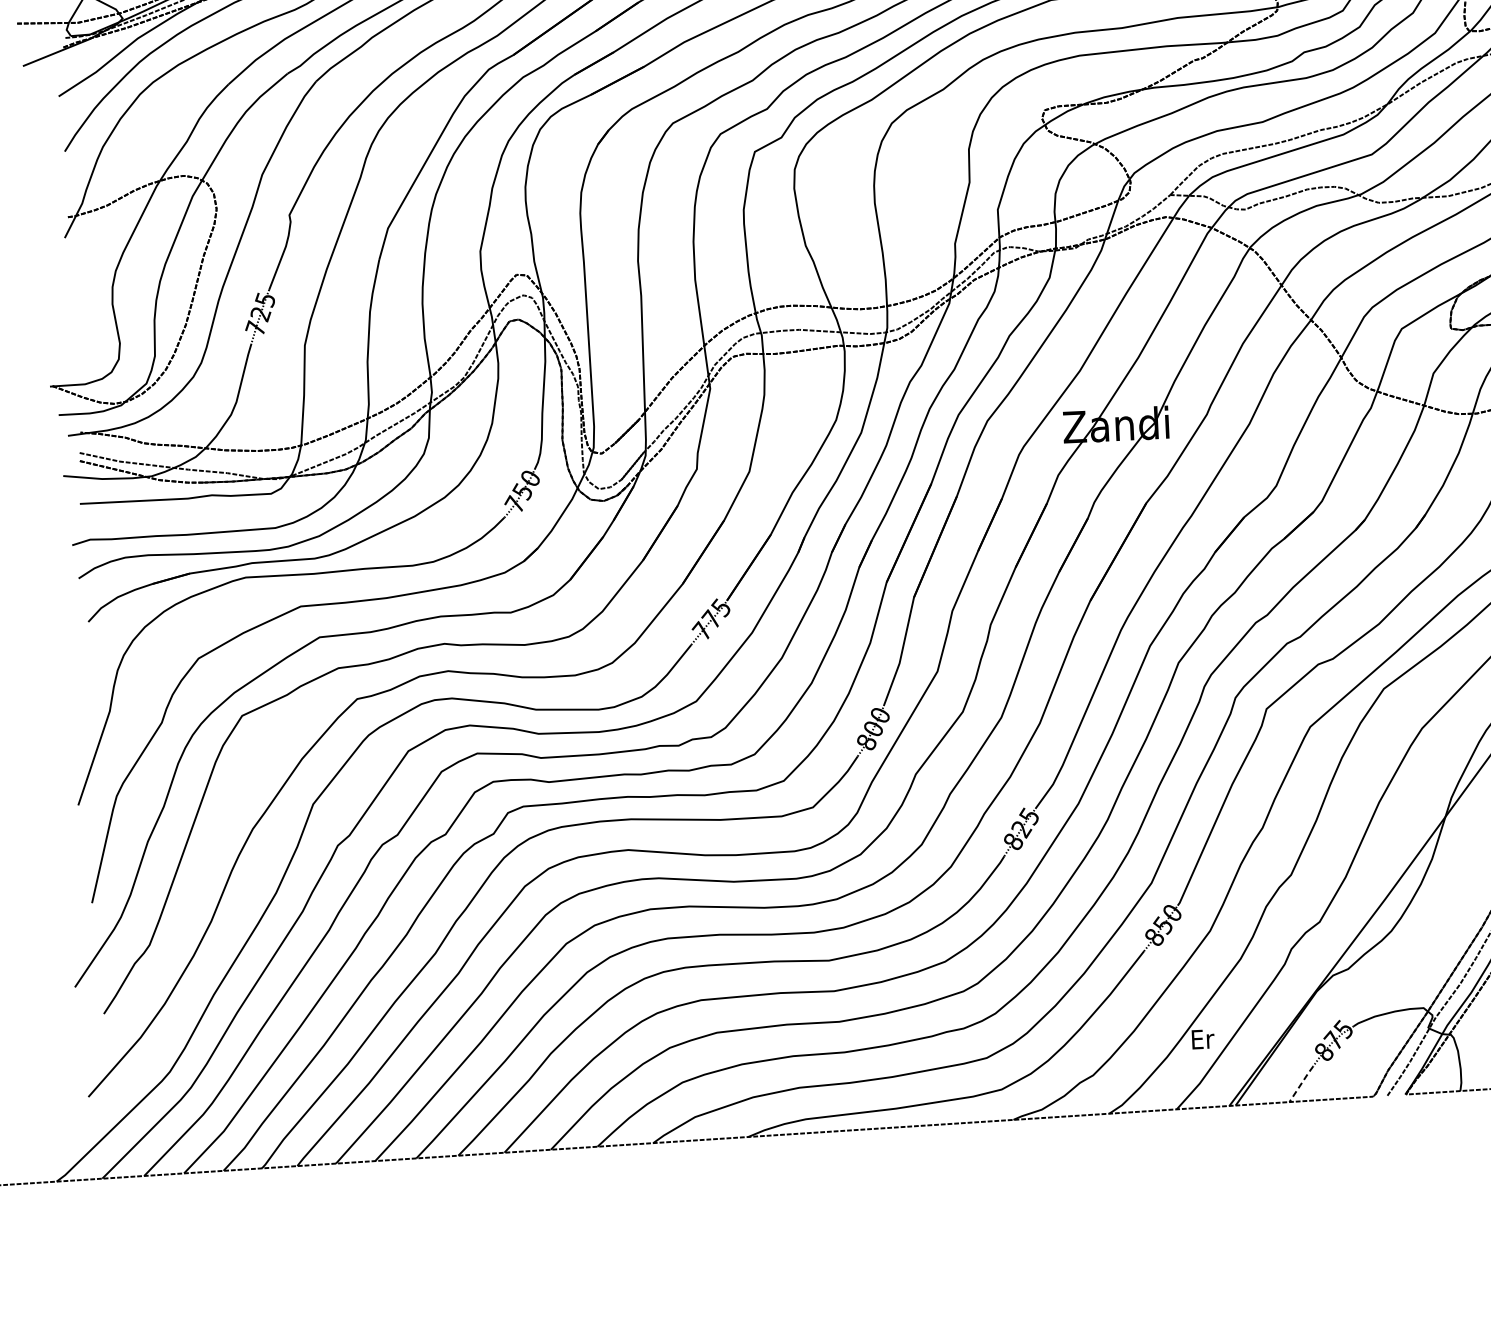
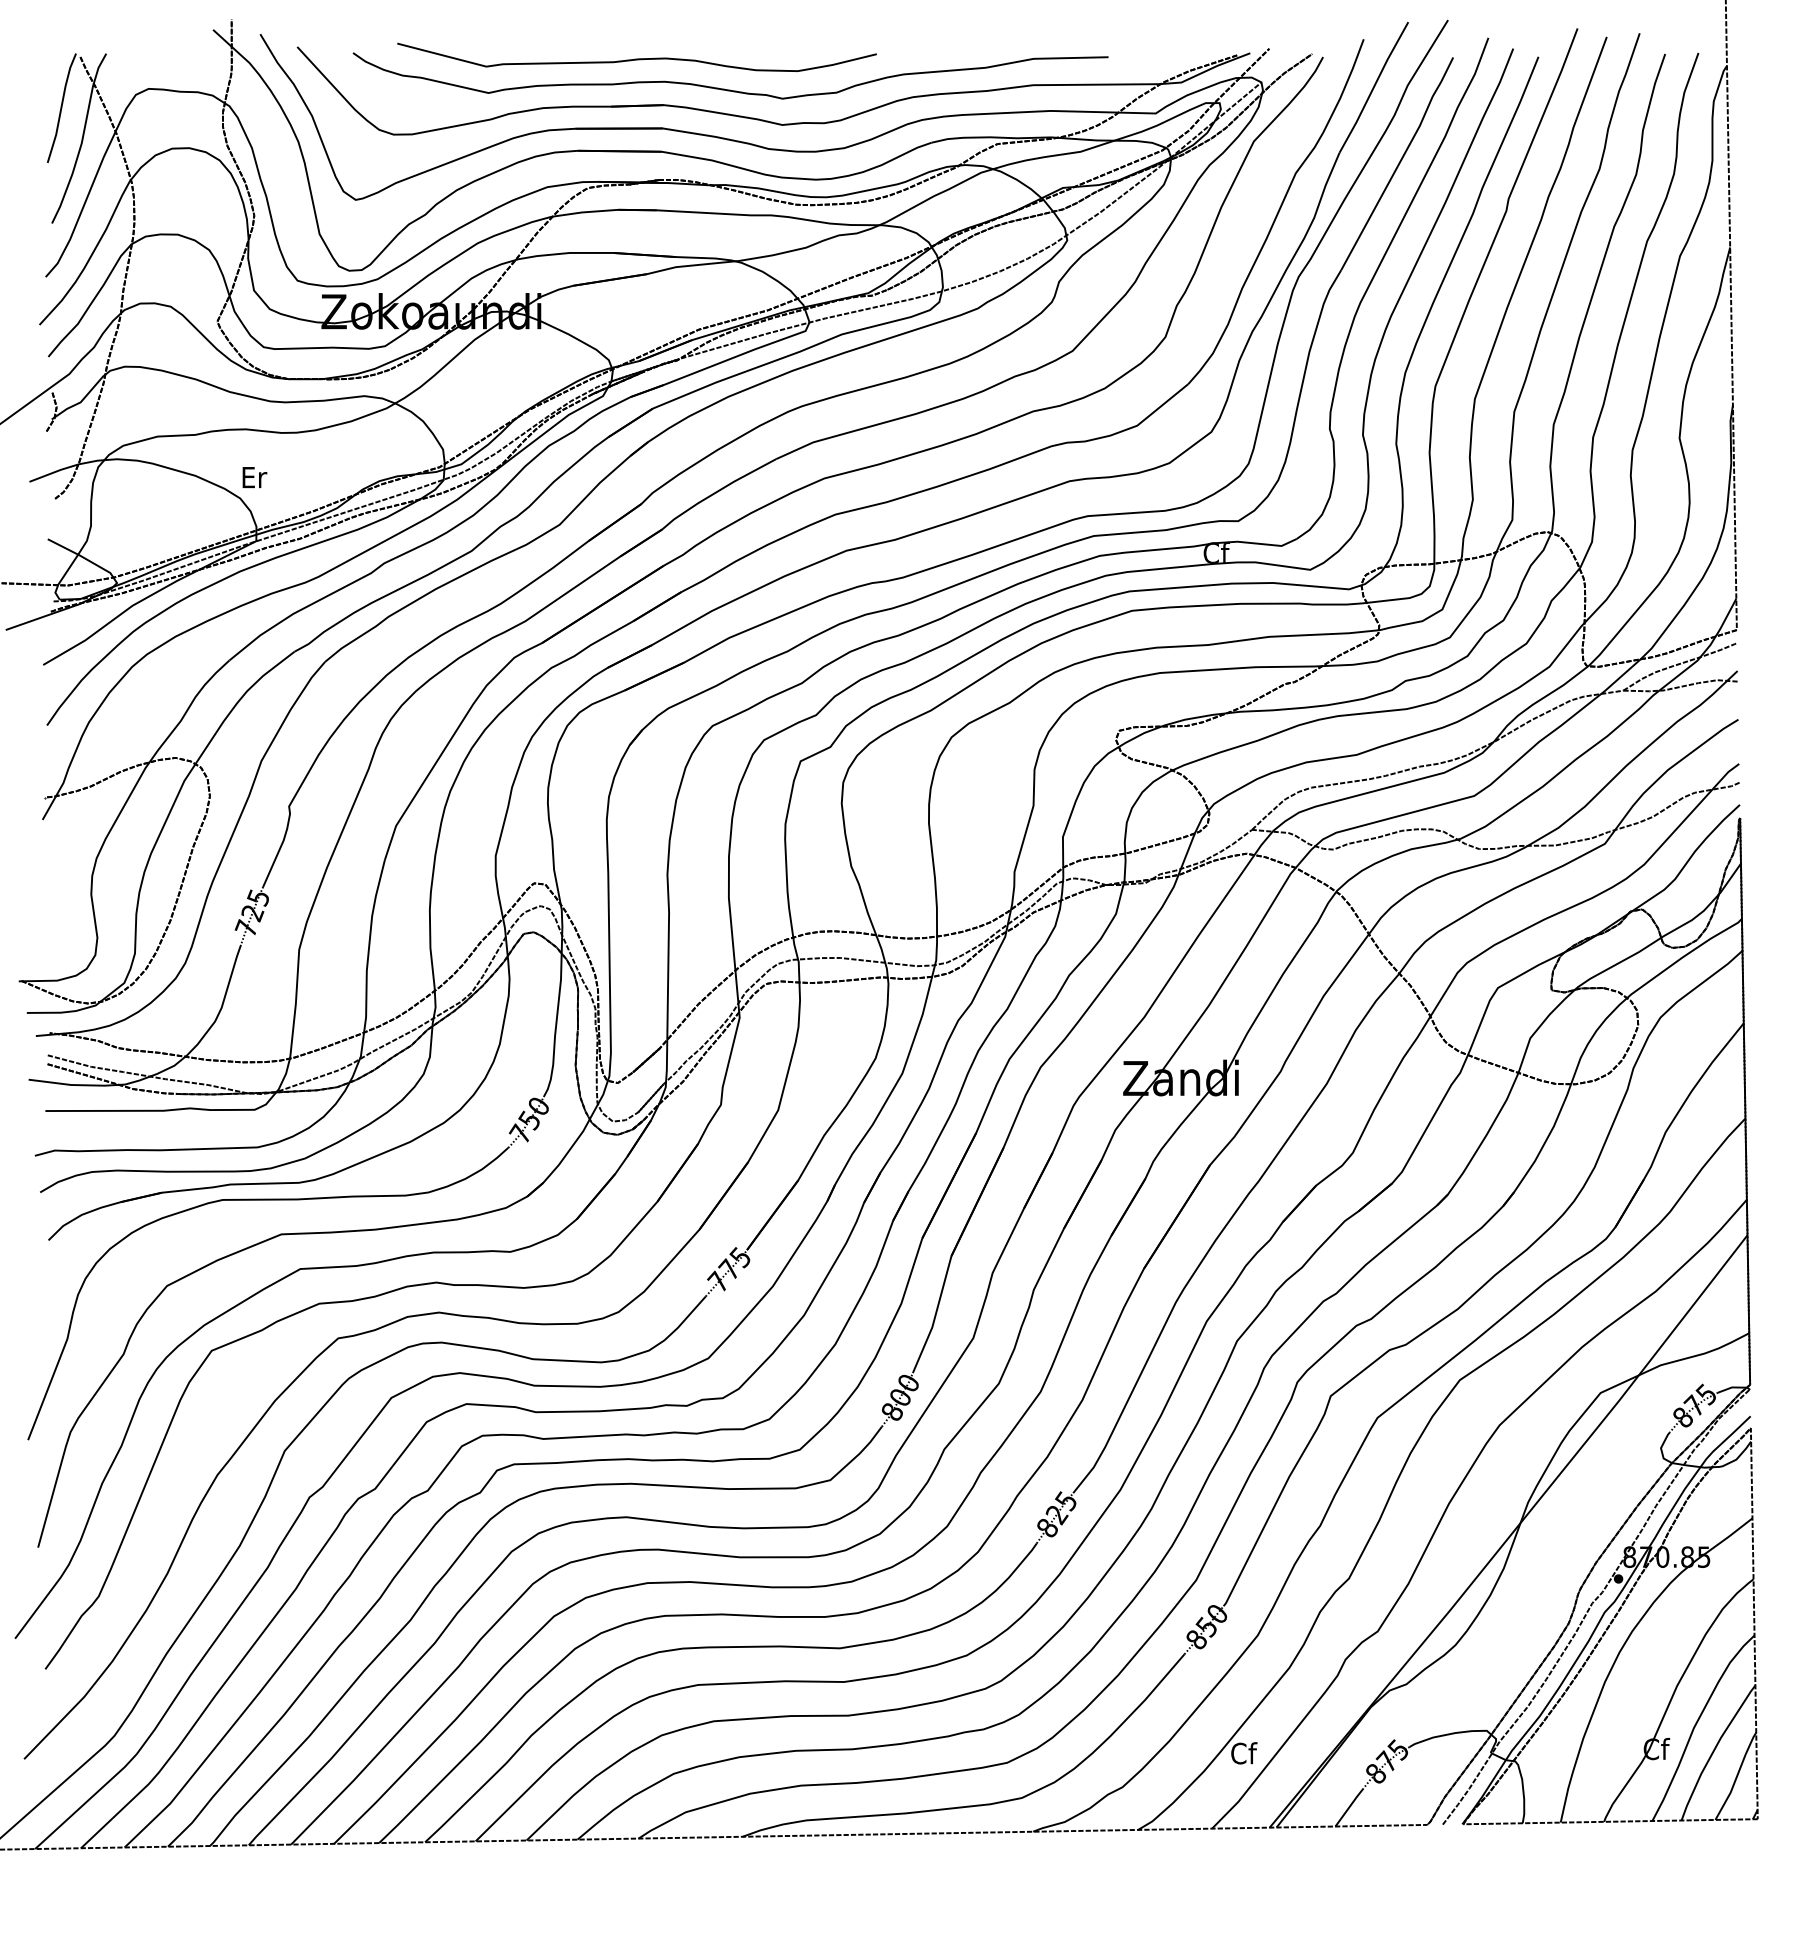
text: (1203, 1039) -> (1244, 1753), Er -> Cf
line: (1301, 1084) -> (1349, 1807), dashed -> solid

